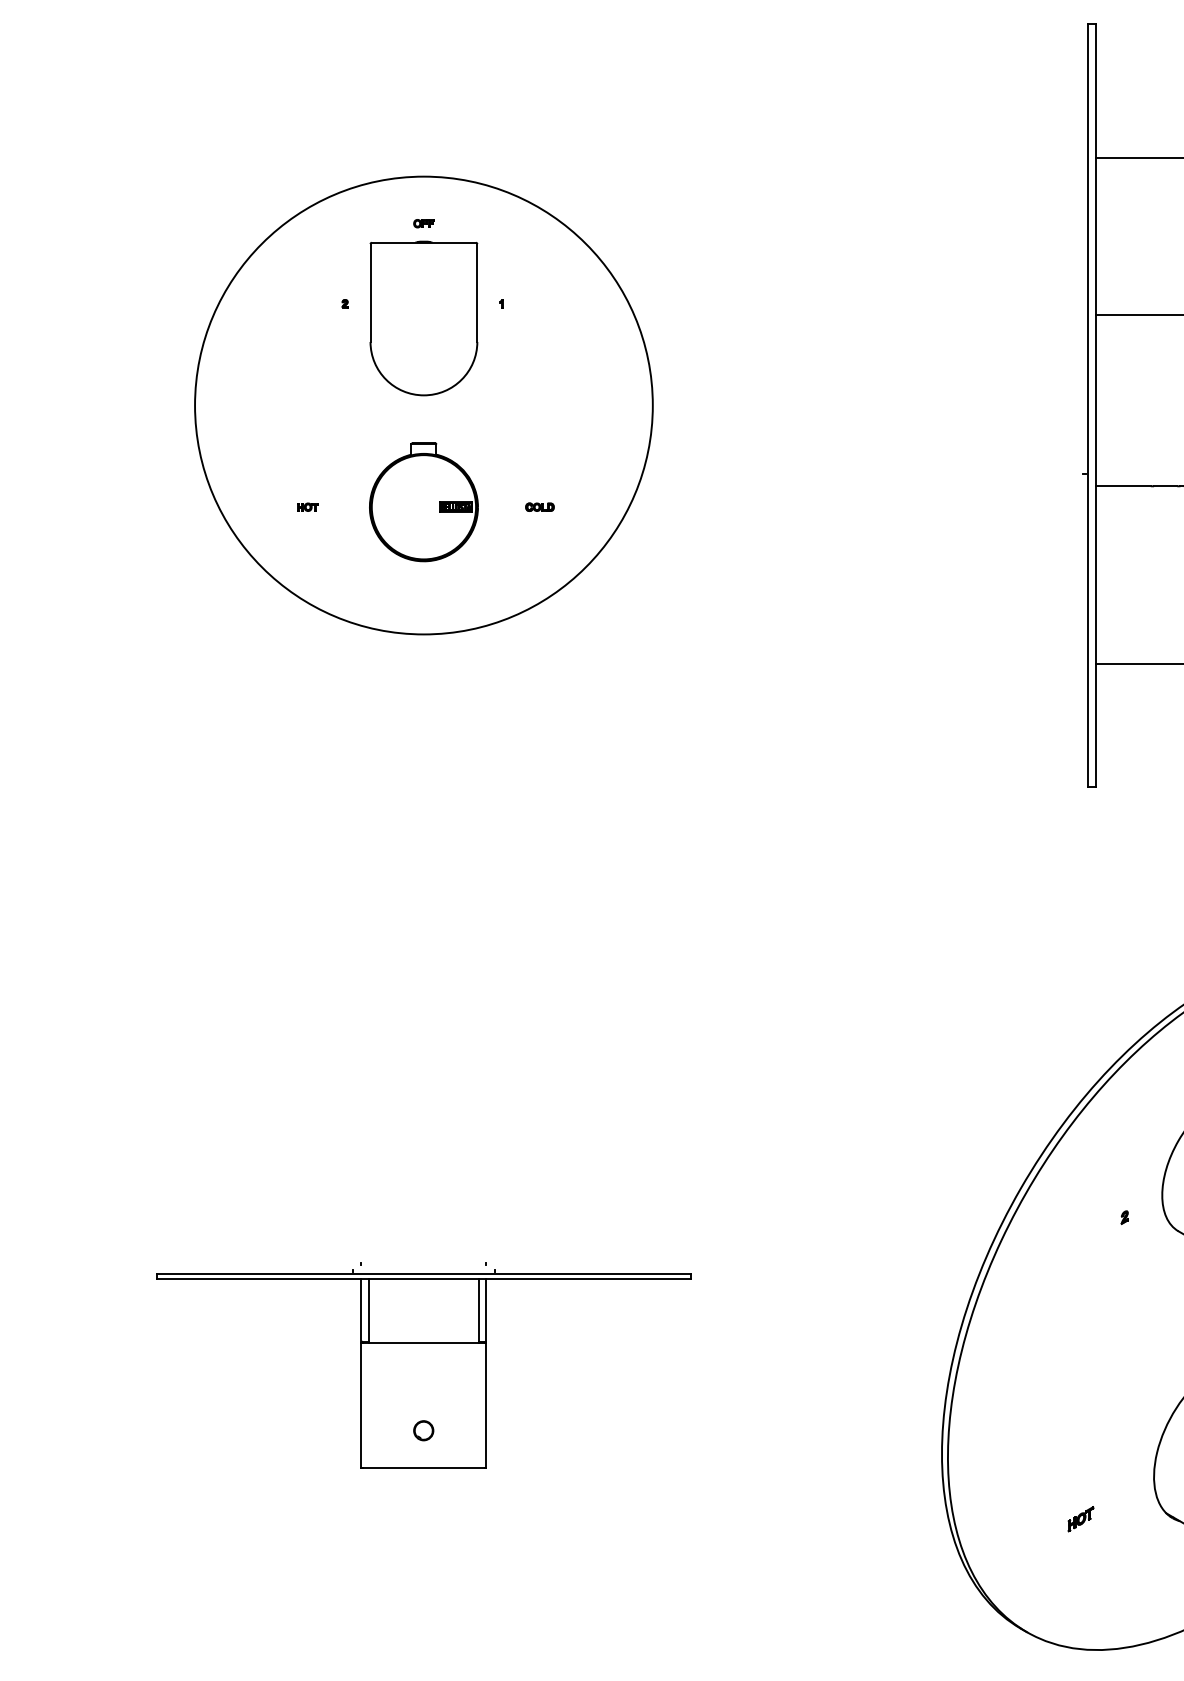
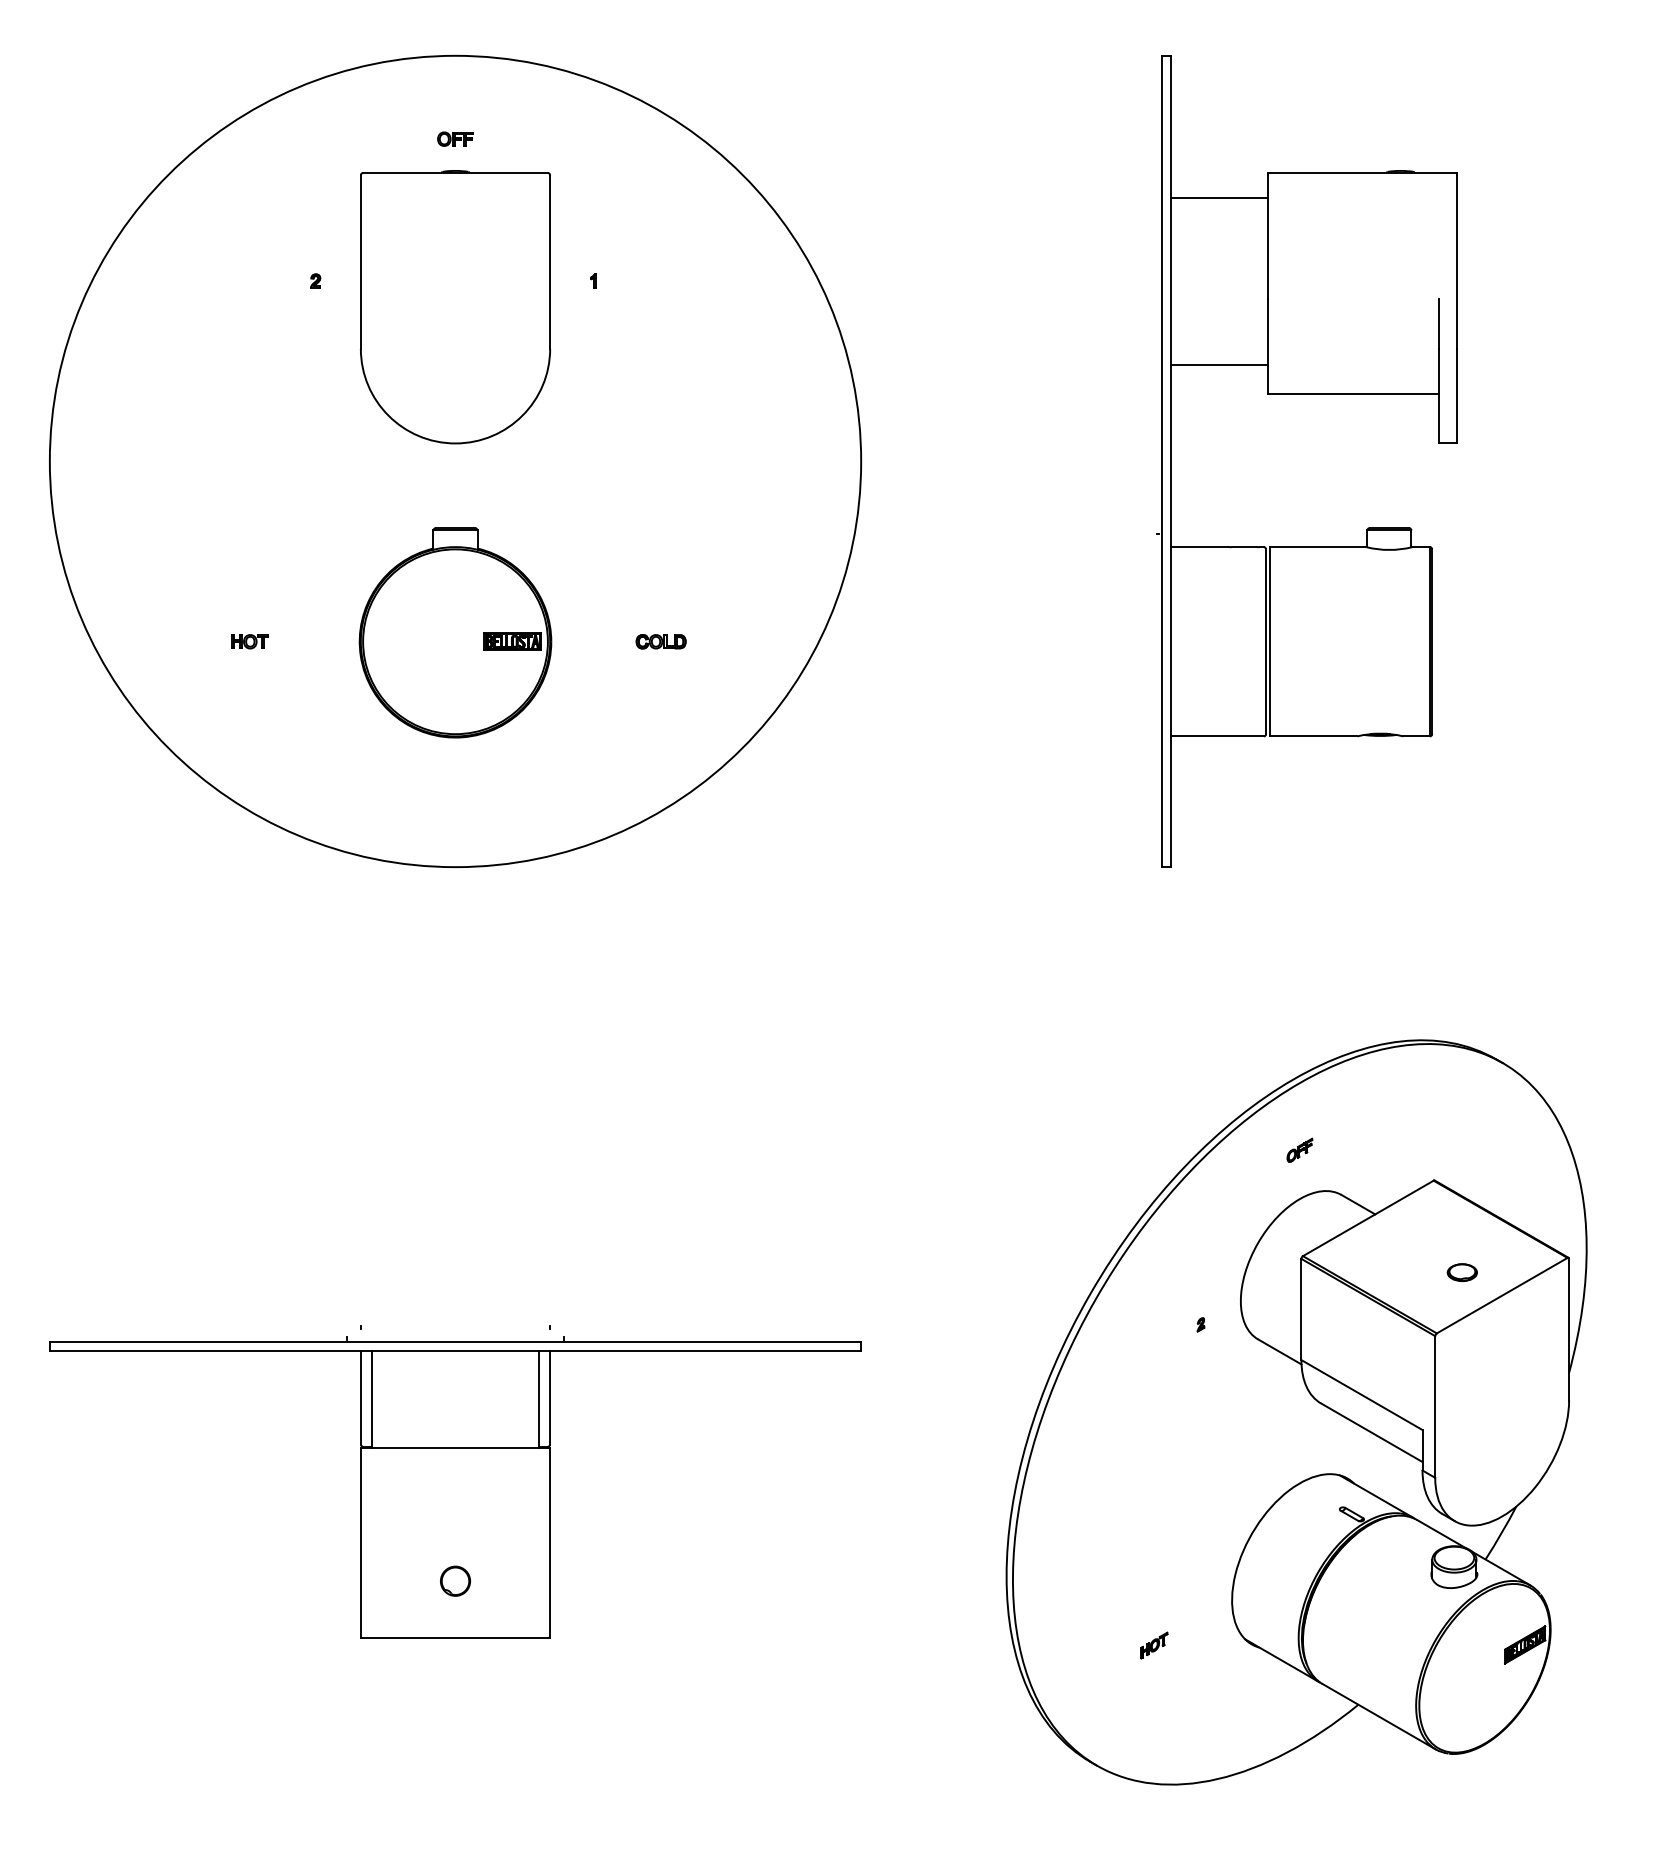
part: (423, 404) -> (455, 460), size x1.67
part: (423, 1364) -> (455, 1481), size x1.43

